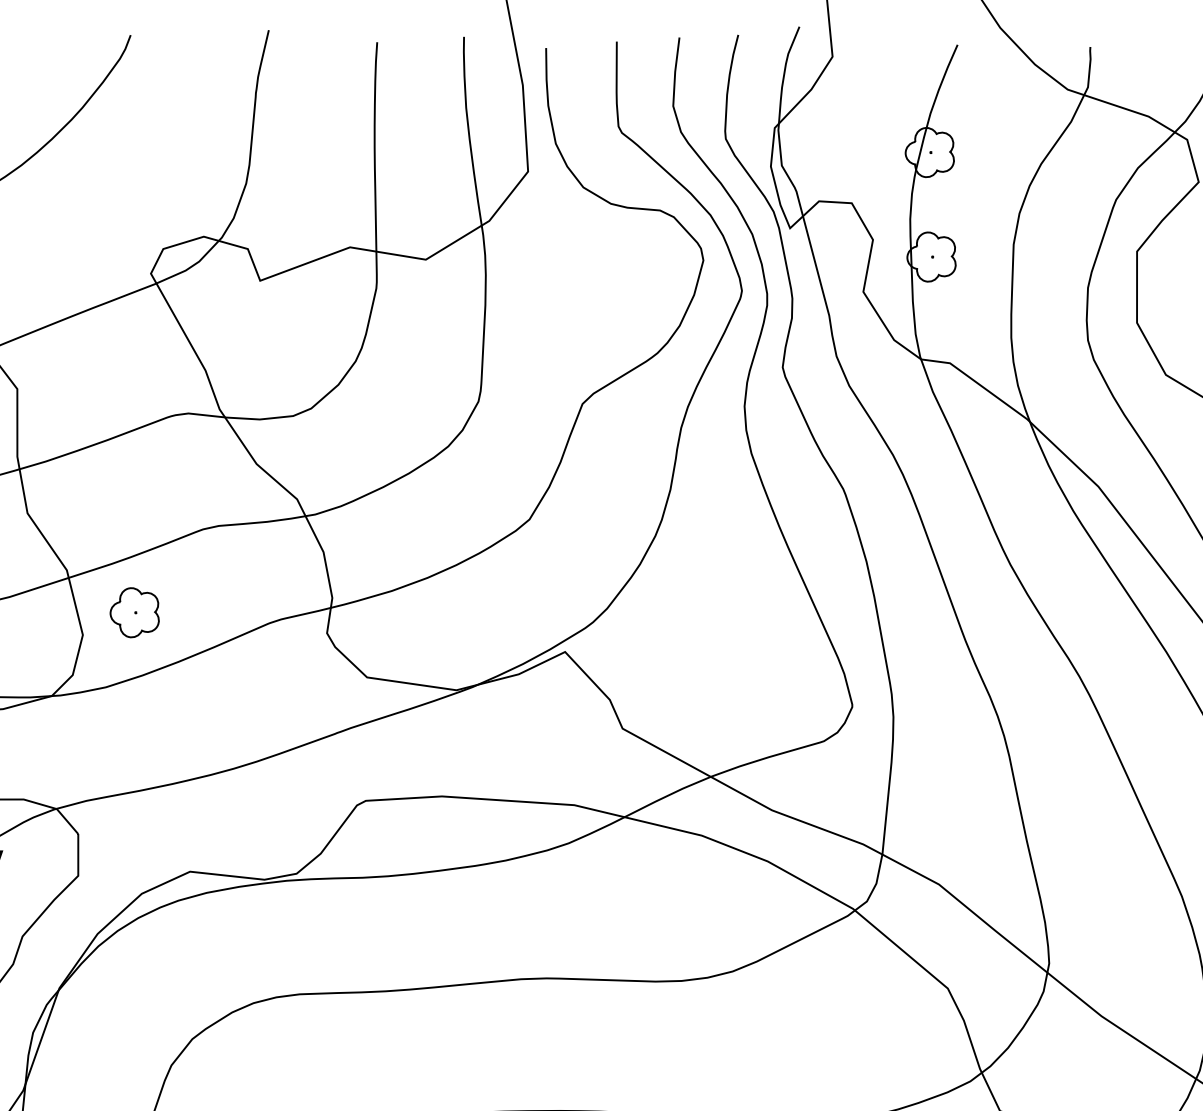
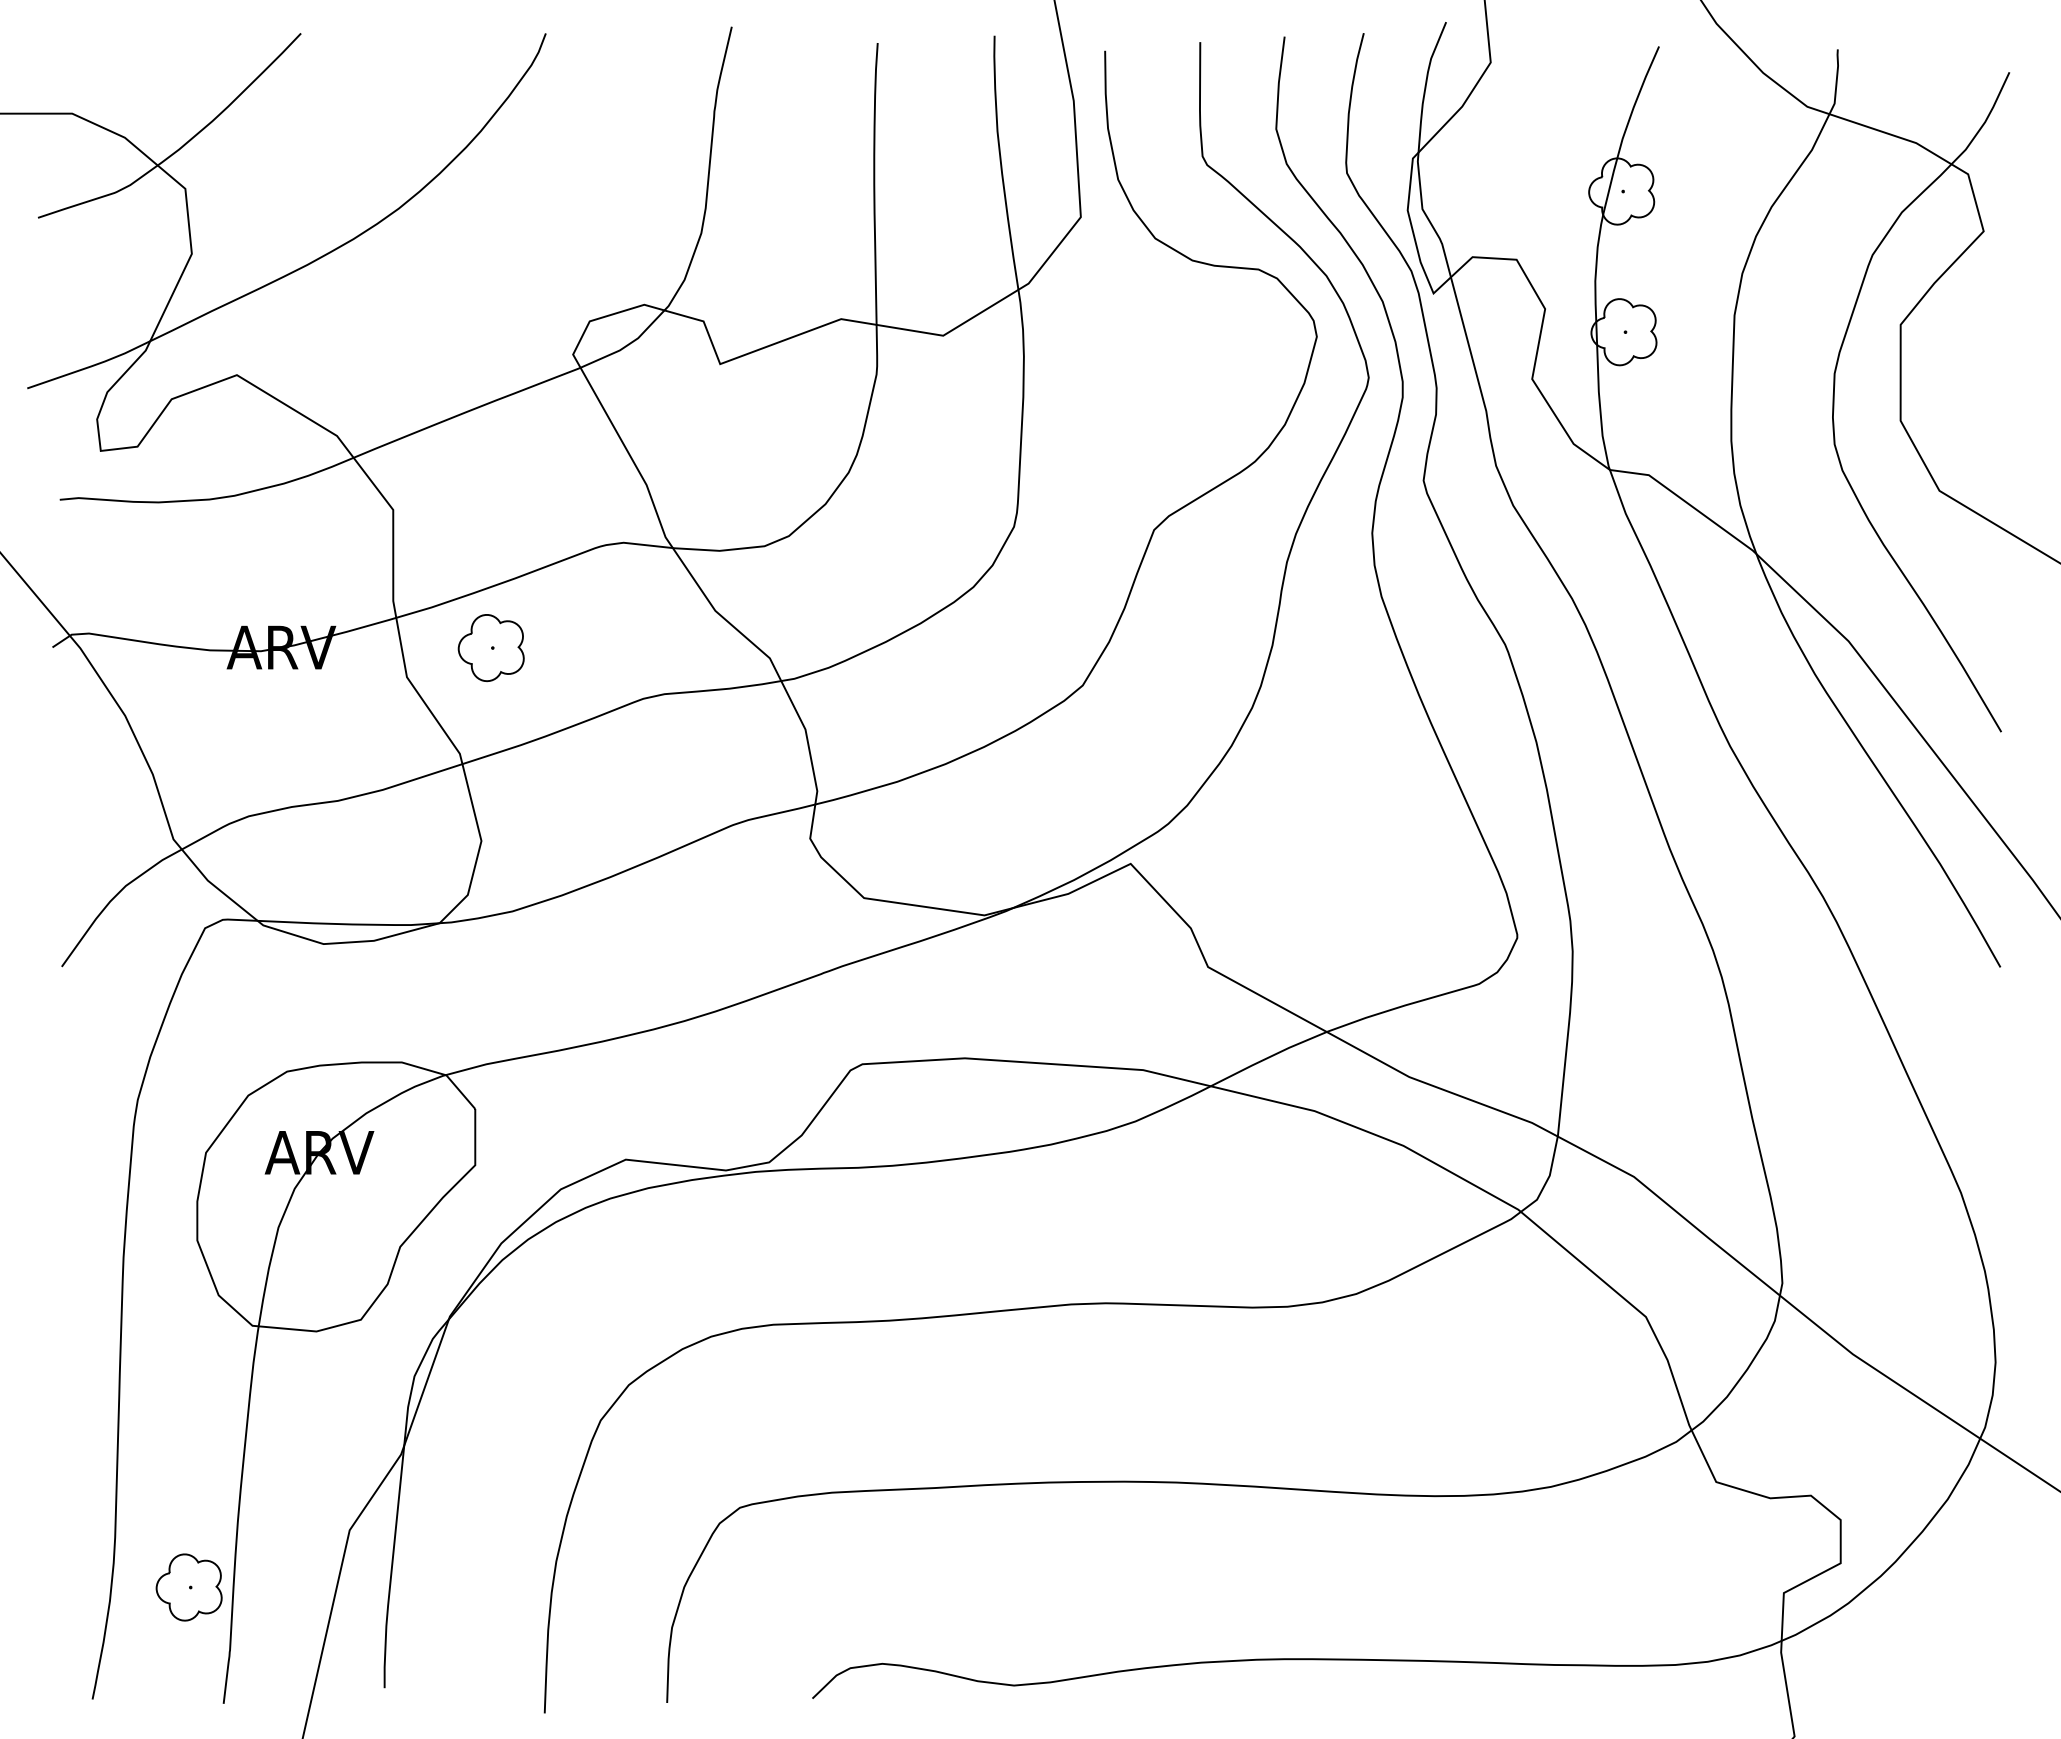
part: (134, 613) -> (490, 648), moved

